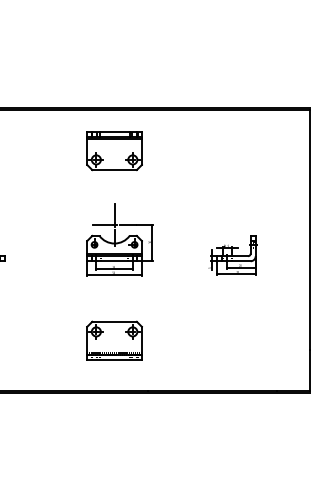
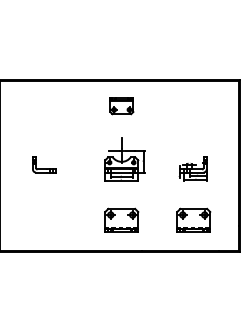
part: (114, 149) -> (121, 105), size x0.7
part: (233, 339) -> (193, 219), added

